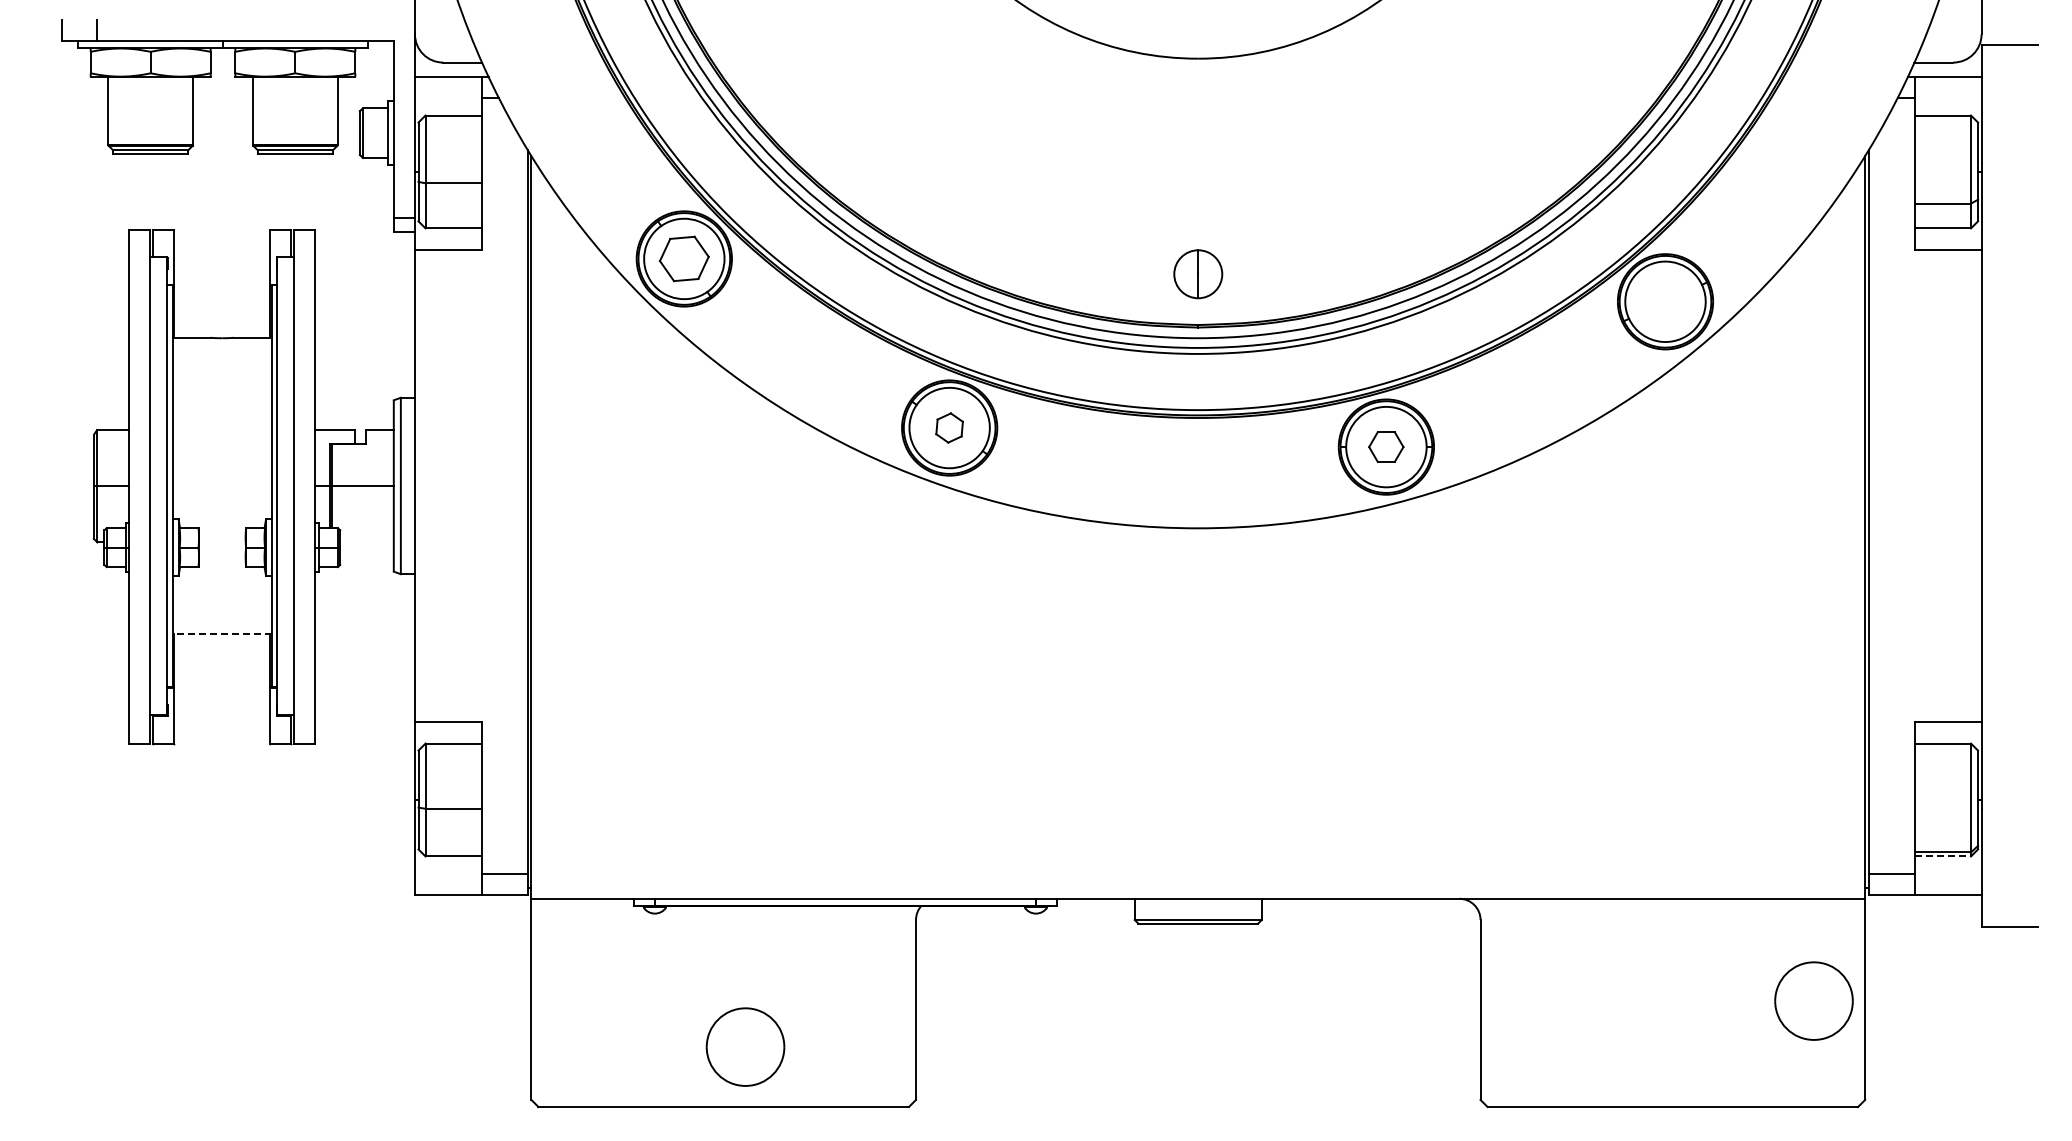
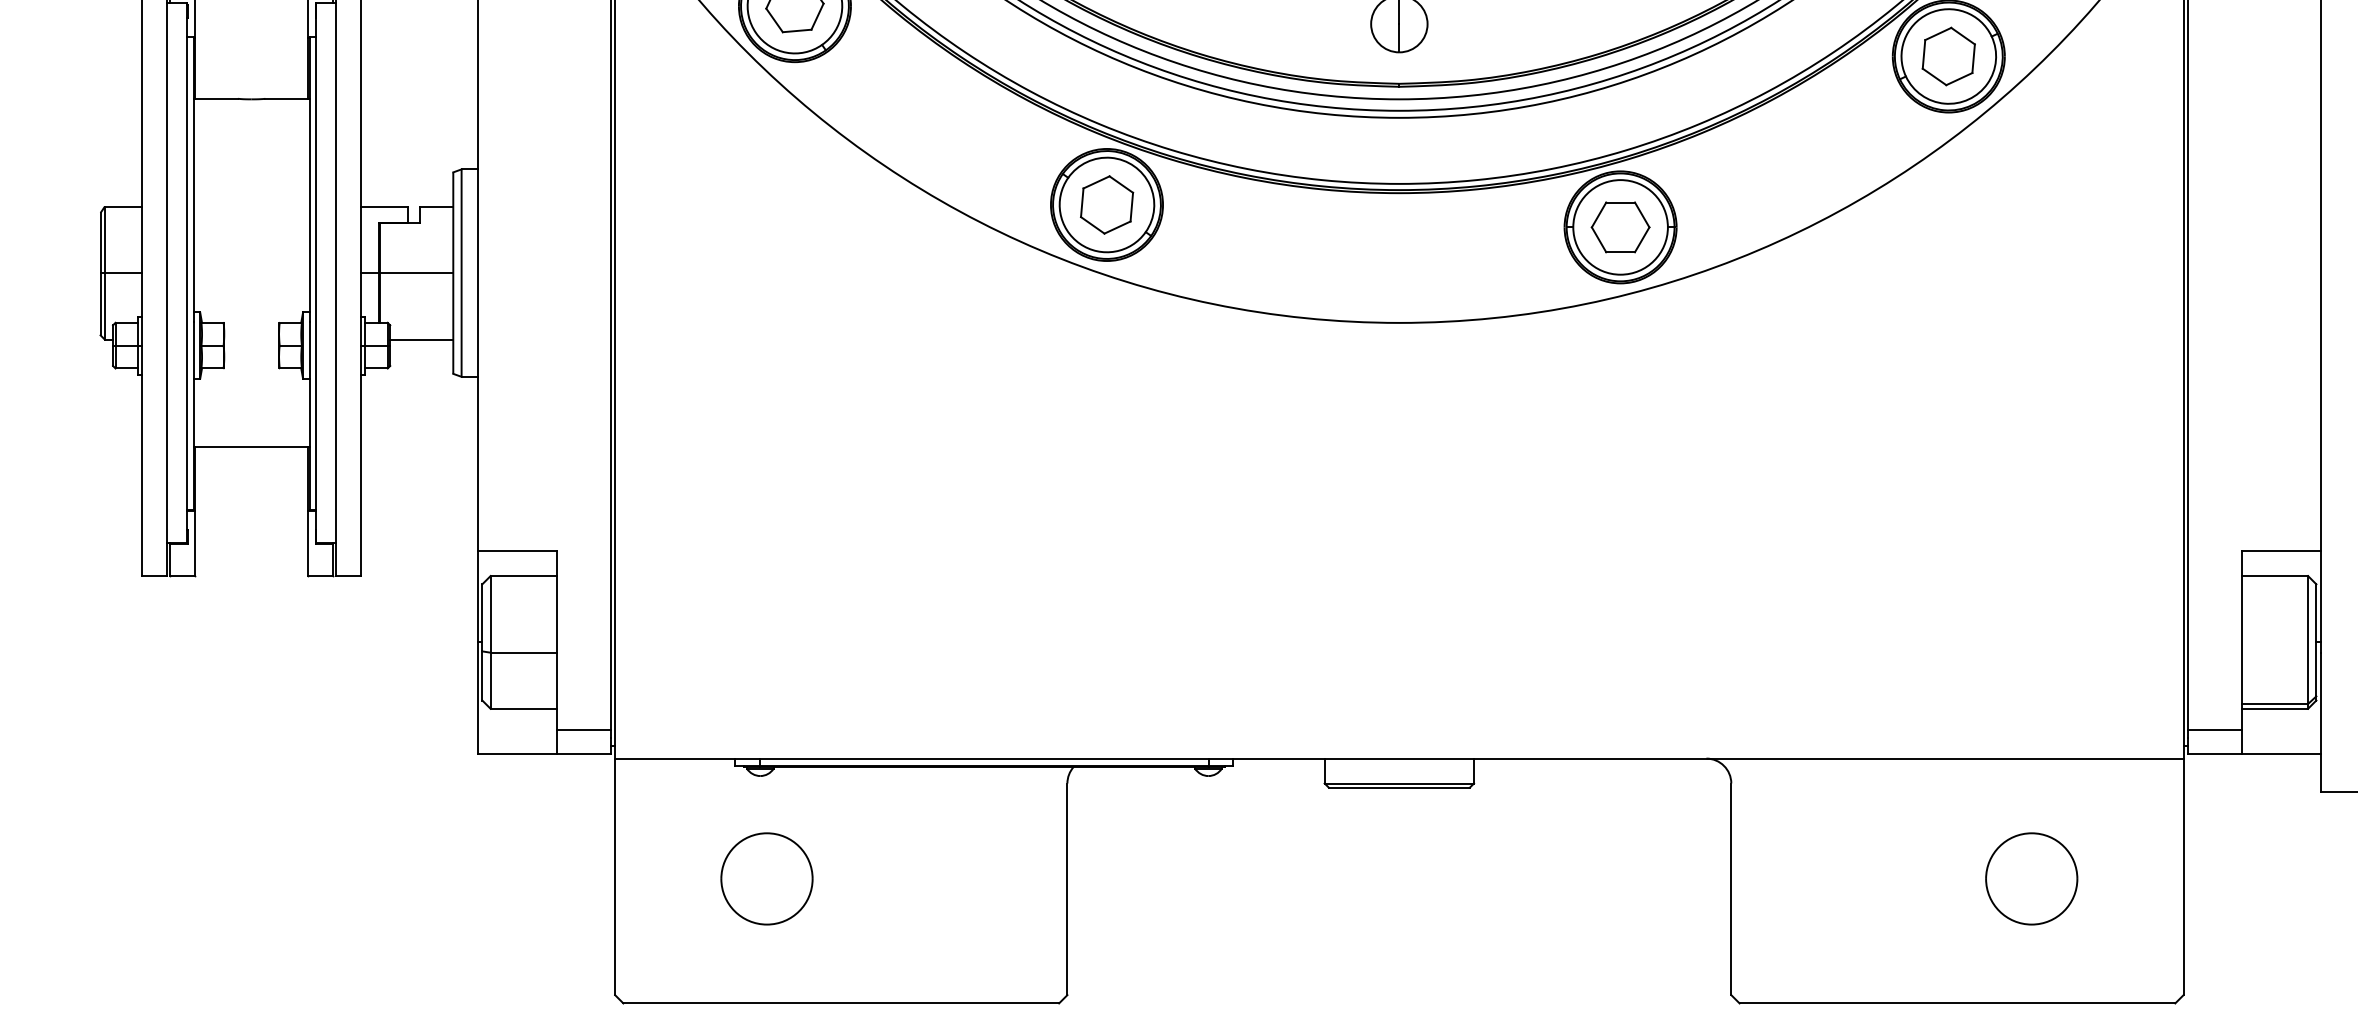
part: (1665, 301) -> (1948, 56), added
part: (949, 427) -> (1106, 204), size x1.67
part: (1385, 446) -> (1619, 226), size x1.43
line: (366, 542) -> (421, 339), added
line: (221, 634) -> (250, 447), dashed -> solid
line: (1943, 856) -> (2275, 708), dashed -> solid
part: (1813, 1000) -> (2031, 878), moved
part: (745, 1046) -> (766, 878), moved

